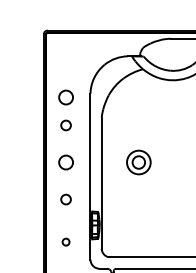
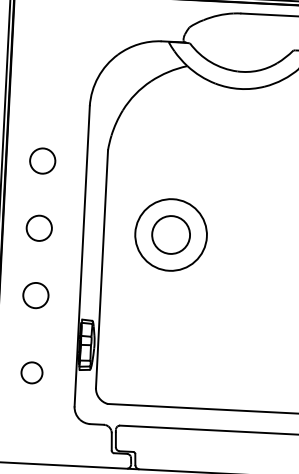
circle: (65, 97) -> (44, 110), removed
circle: (65, 125) -> (41, 161), size x1.43
part: (138, 162) -> (170, 234), size x1.67
circle: (65, 199) -> (34, 295), size x1.43
circle: (65, 241) -> (30, 371), size x1.67

